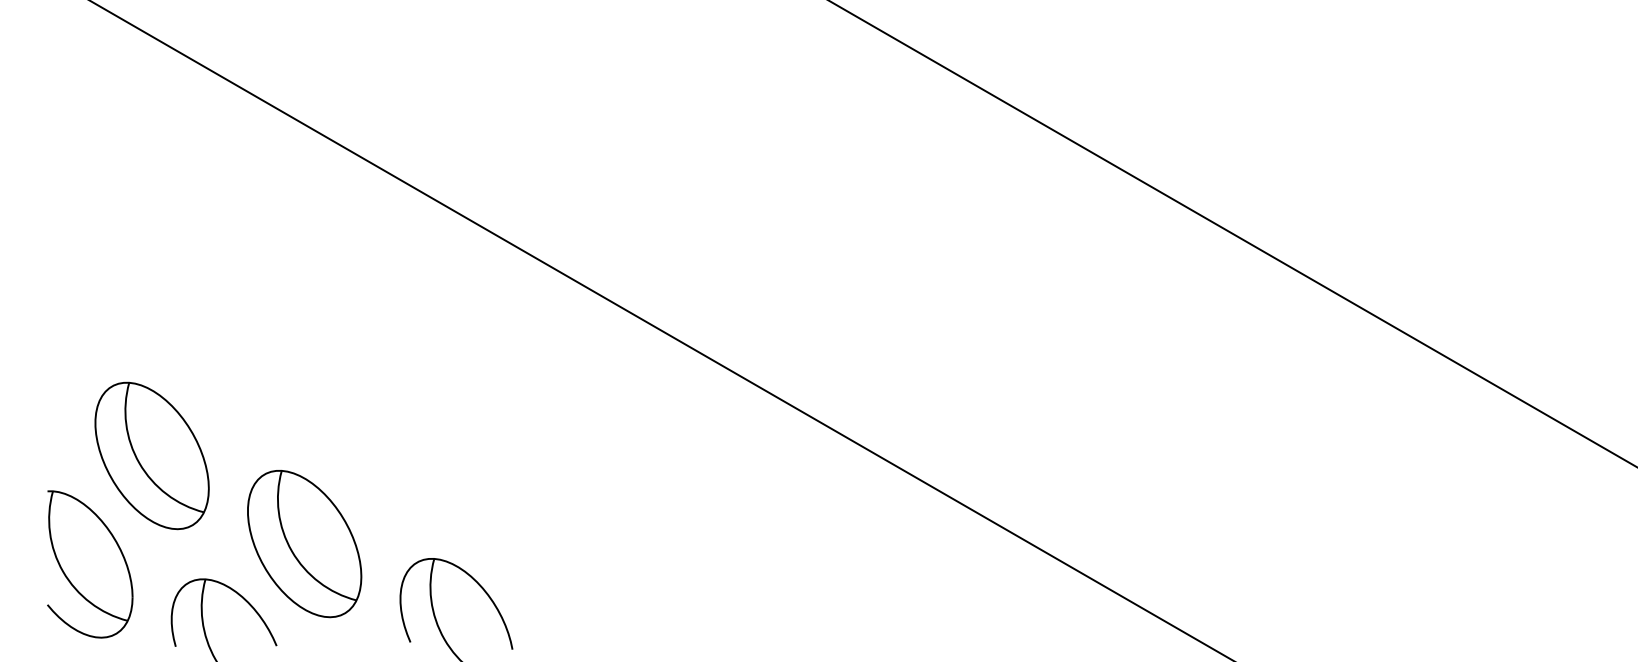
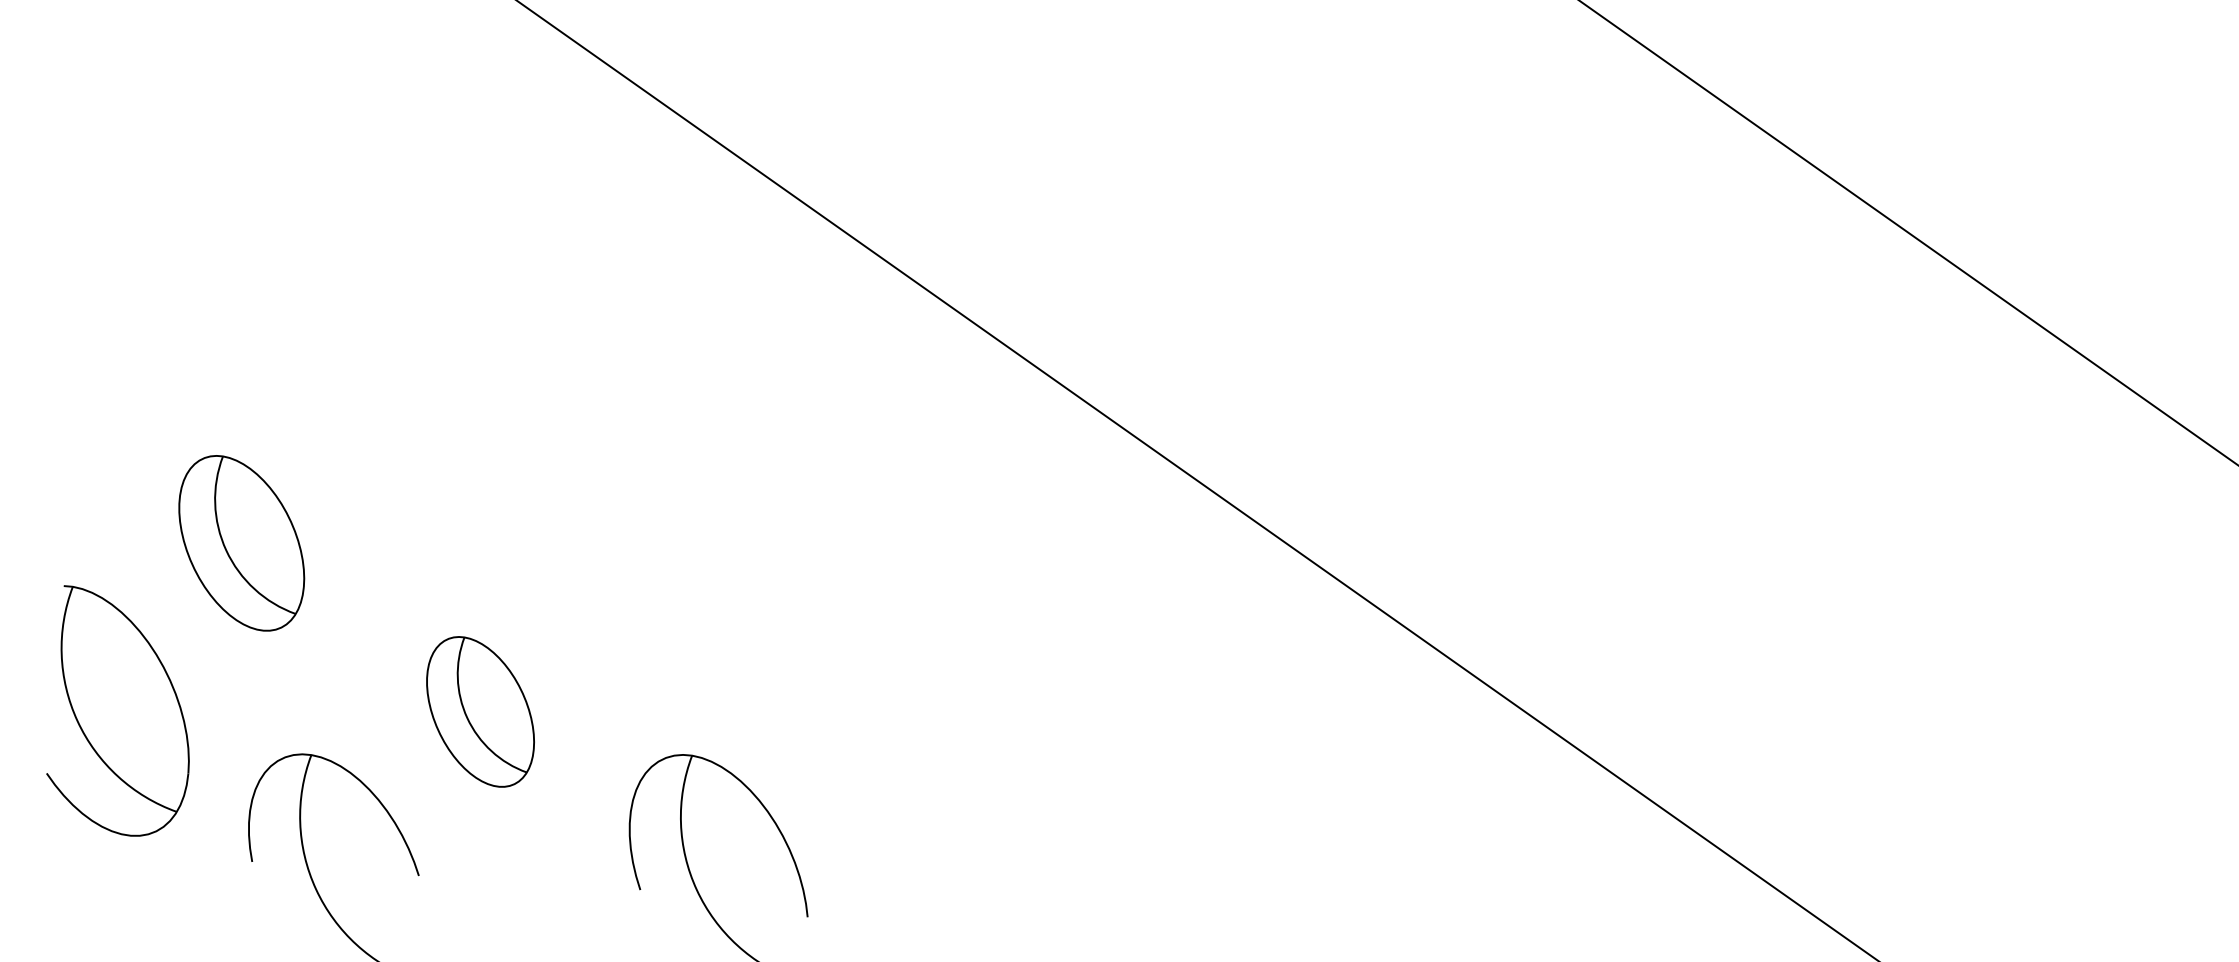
part: (151, 455) -> (240, 542), size x0.7
part: (304, 544) -> (480, 712), size x0.6

